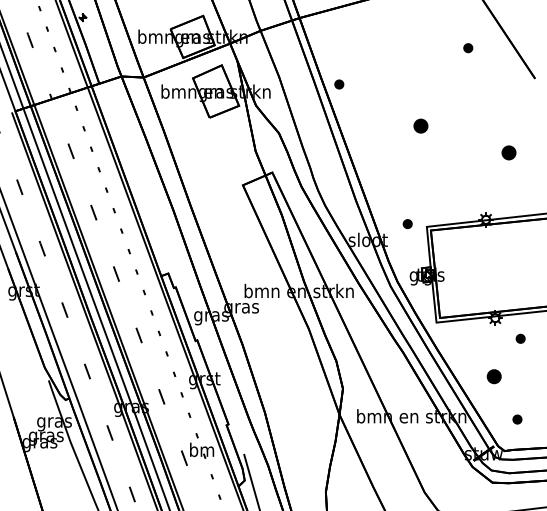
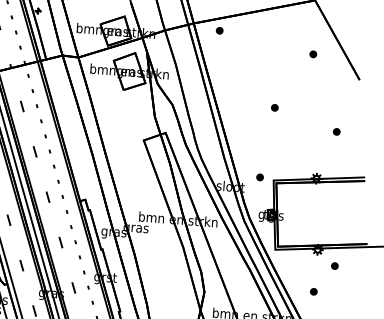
part: (339, 84) -> (219, 30), moved
part: (420, 126) -> (274, 108), size x0.62
part: (508, 152) -> (336, 131), size x0.62
part: (494, 376) -> (313, 291), size x0.62

